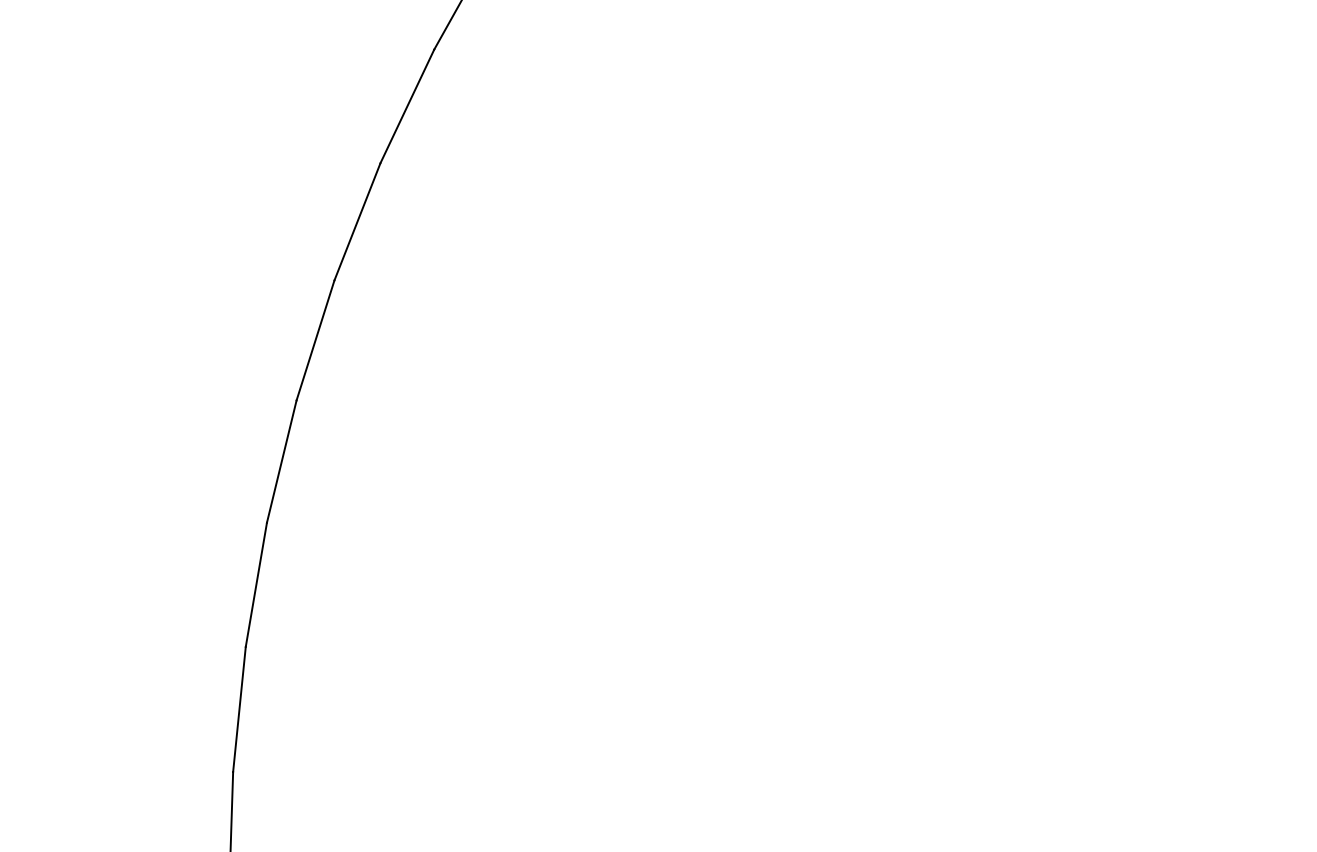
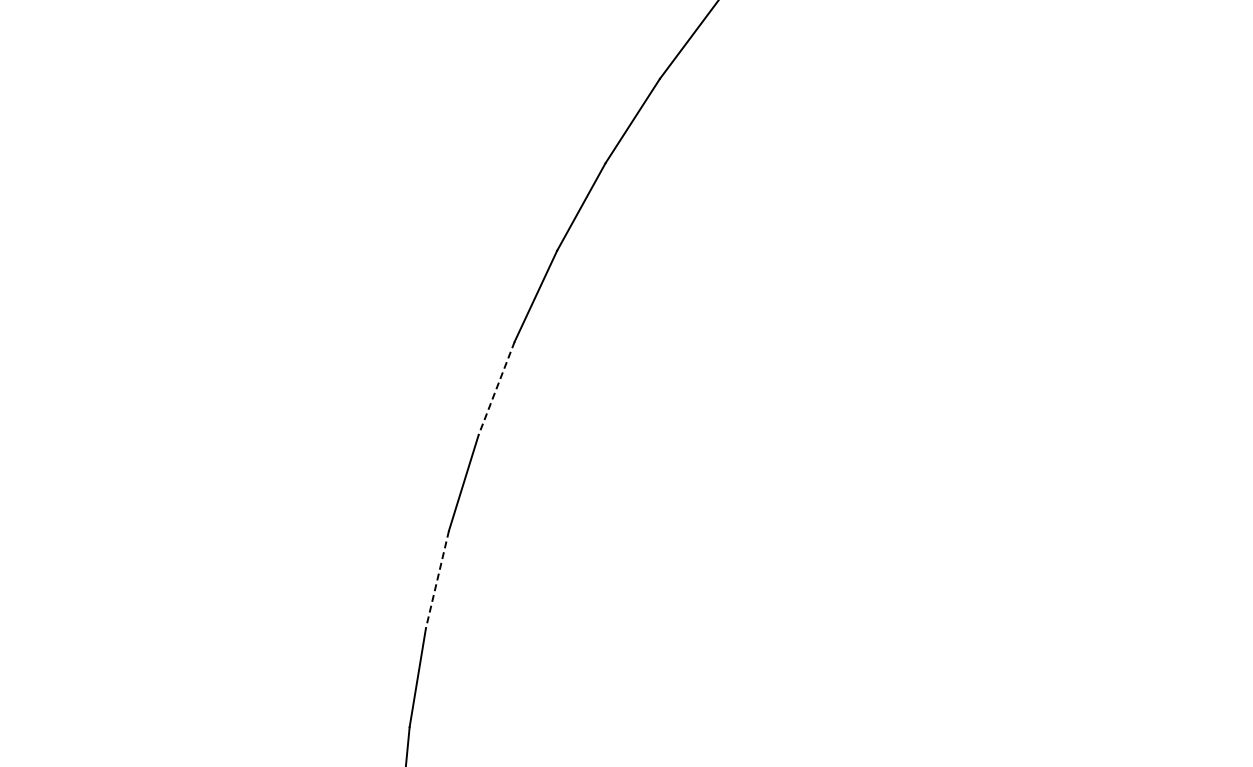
line: (315, 340) -> (496, 388), solid -> dashed
line: (256, 585) -> (437, 580), solid -> dashed

